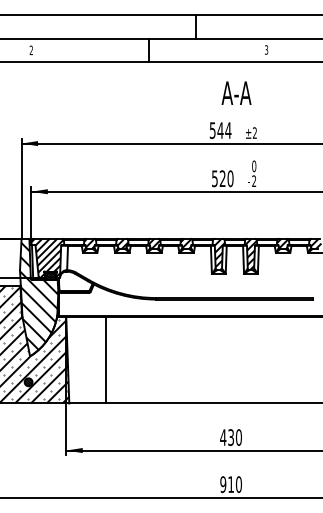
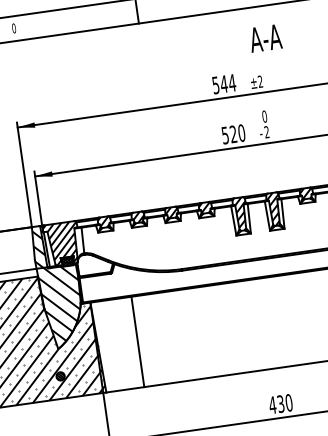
text: (31, 50) -> (14, 28), 2 -> 0
text: (236, 92) -> (265, 37), moved

